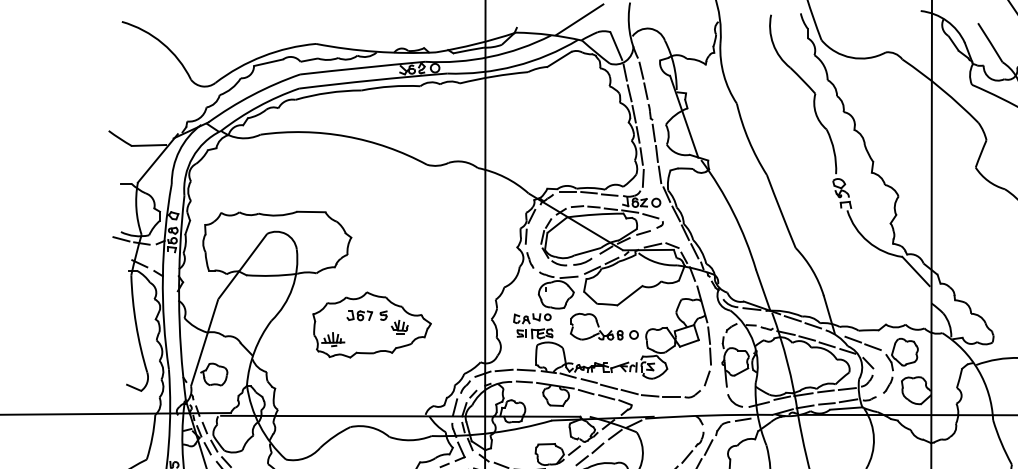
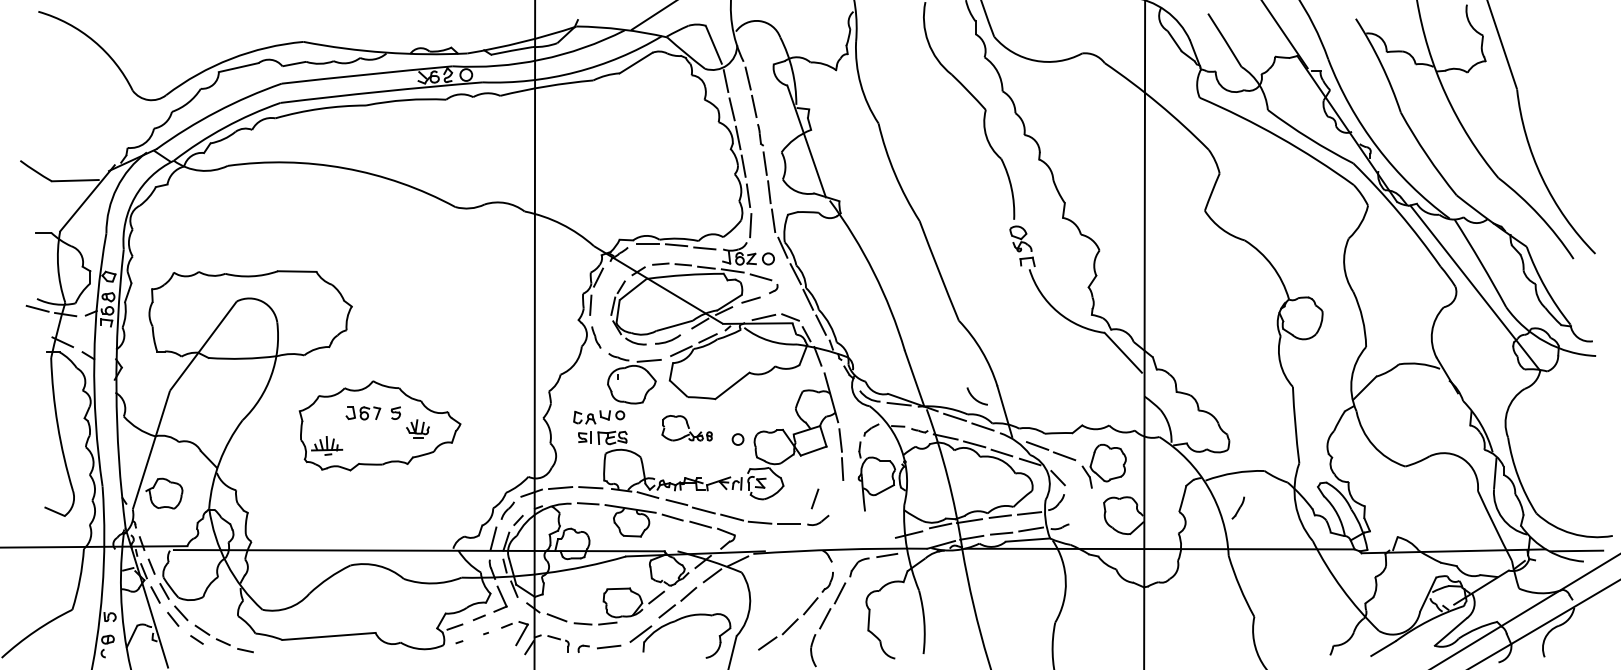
part: (596, 326) -> (686, 427), size x0.7
line: (706, 378) -> (814, 498), moved
part: (888, 384) -> (1238, 507), moved
arc: (733, 401) -> (974, 397), moved

